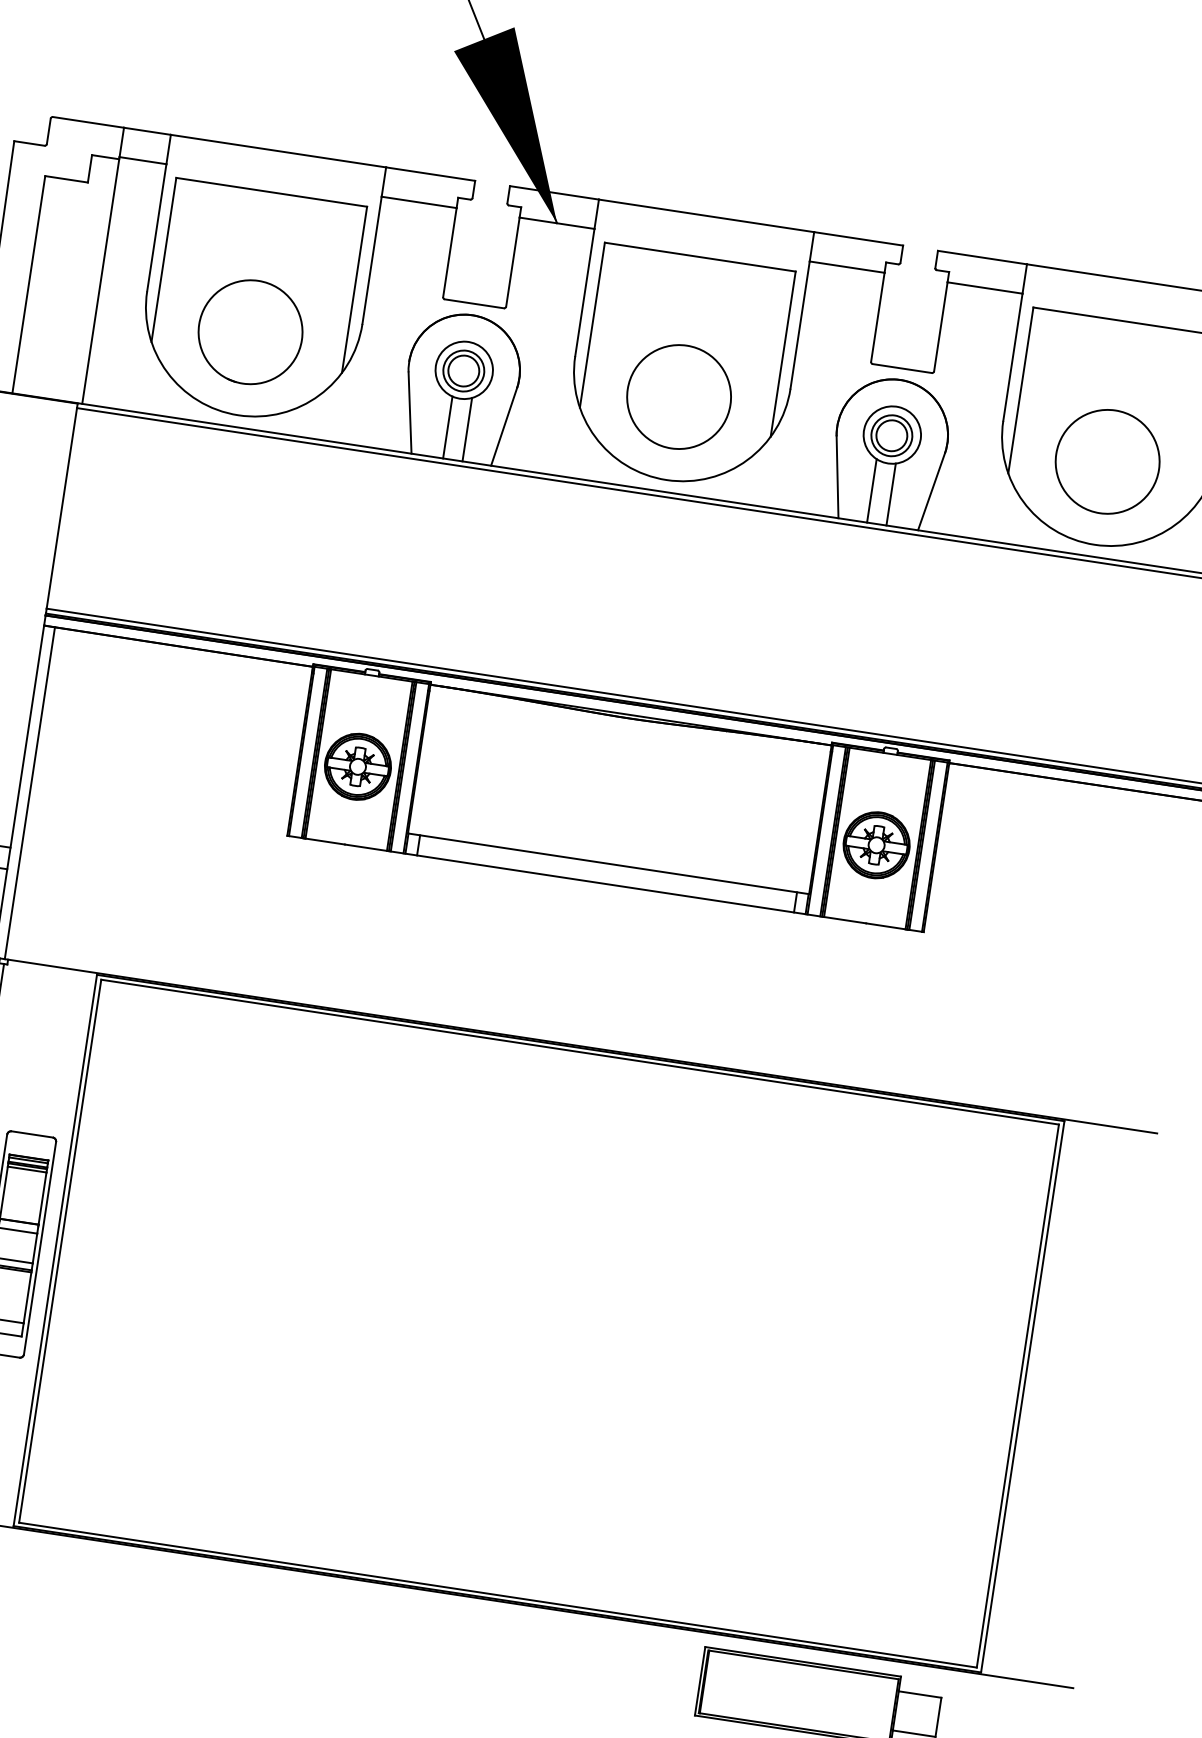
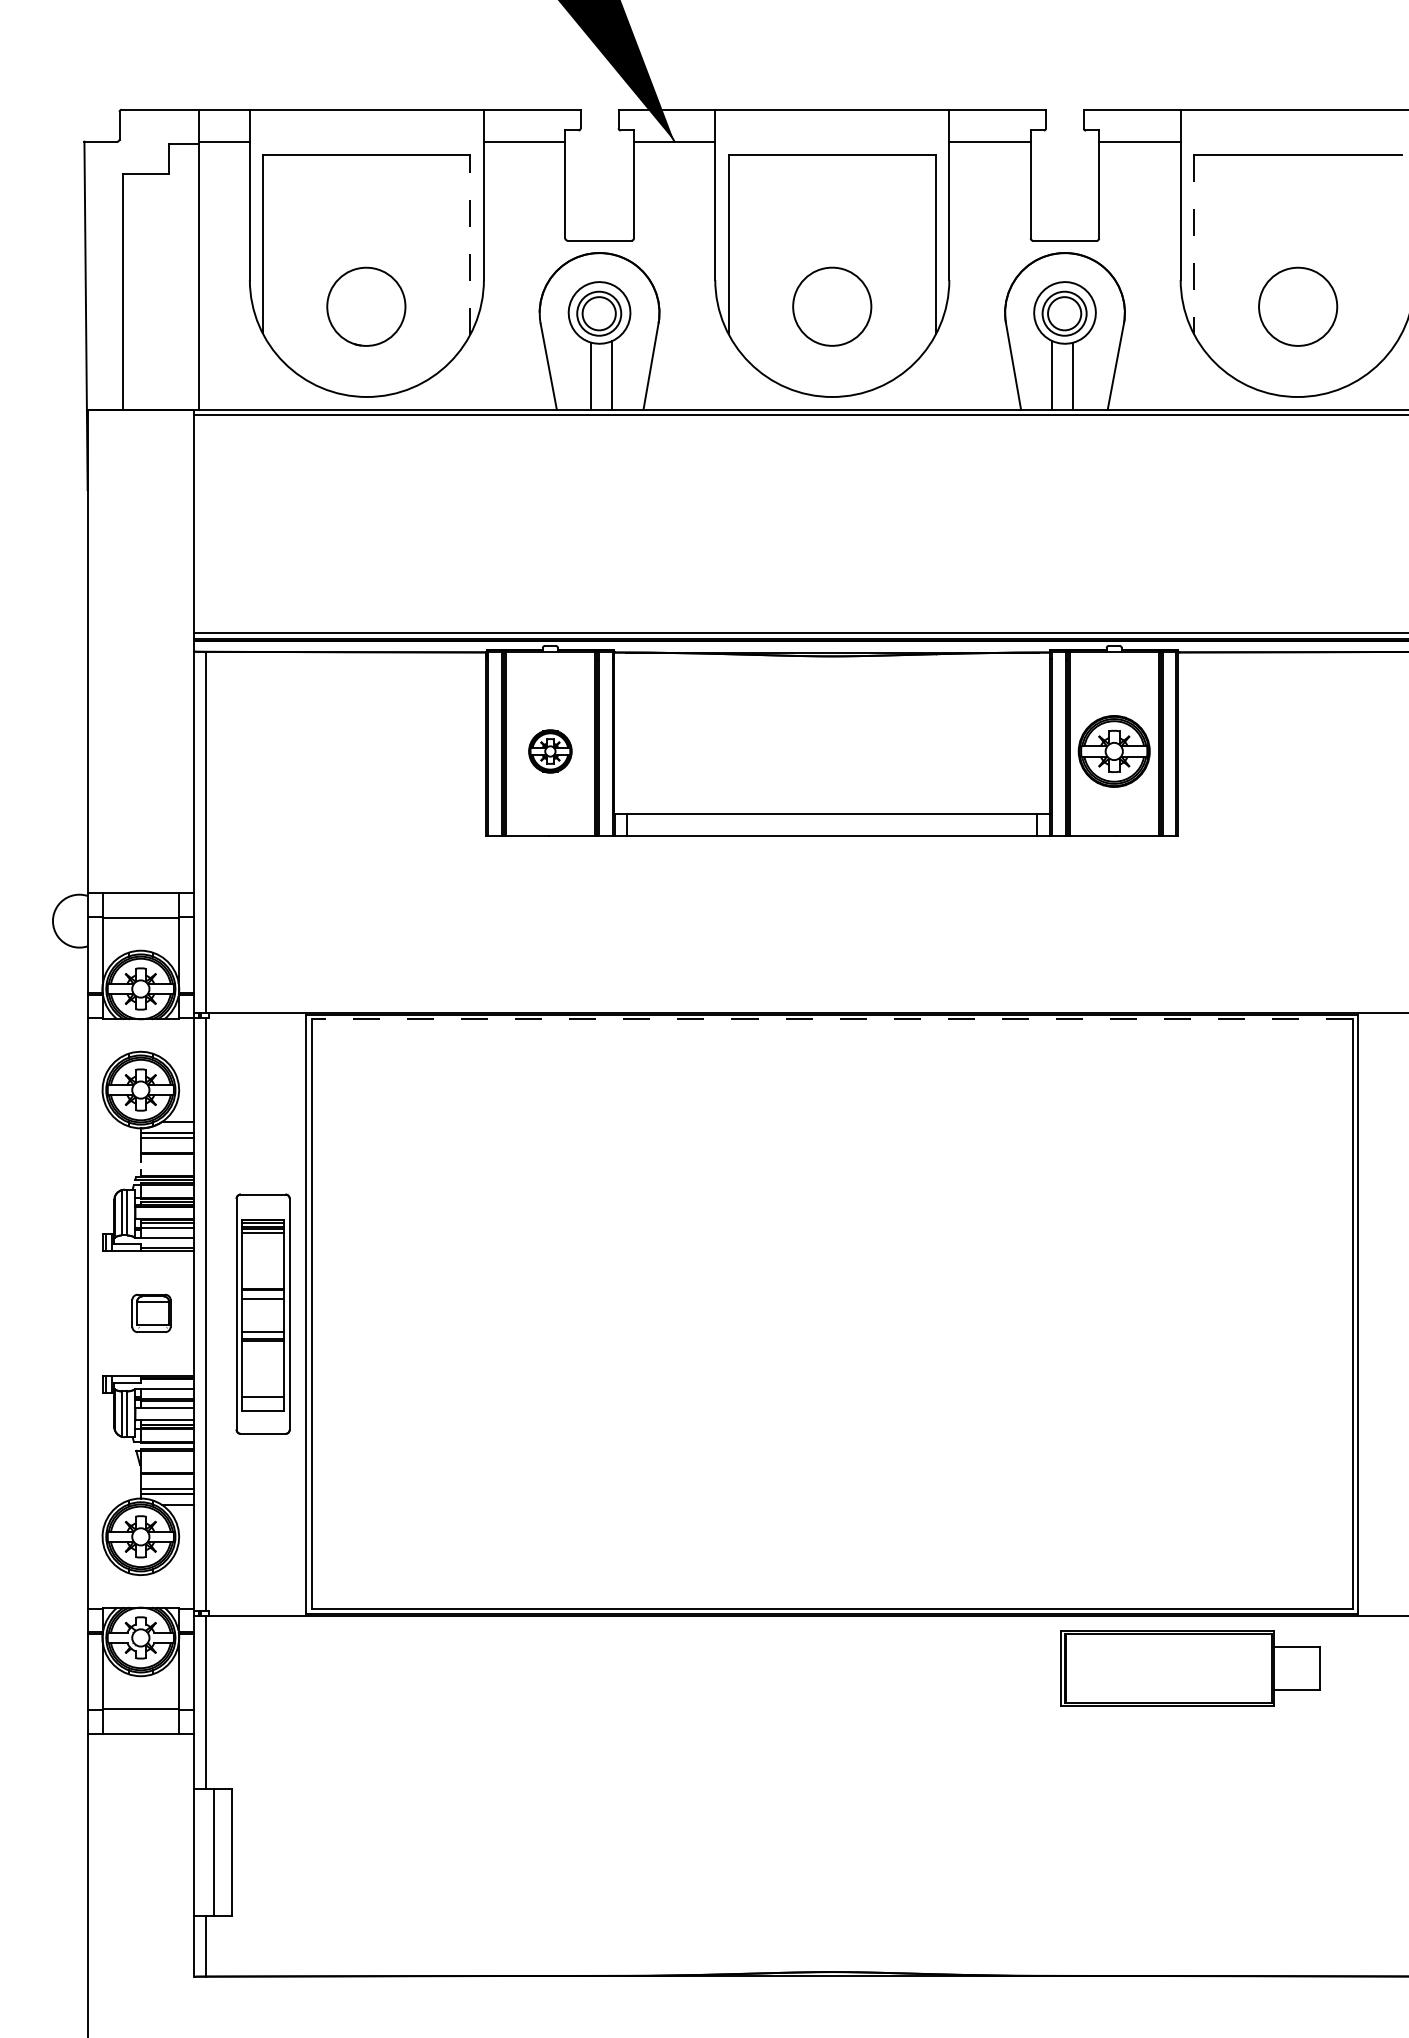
line: (355, 289) -> (470, 244), solid -> dashed
part: (250, 332) -> (366, 306), size x0.7
line: (1020, 391) -> (1194, 245), solid -> dashed
circle: (679, 396) -> (832, 306), size x0.7
circle: (1107, 461) -> (1297, 306), size x0.7
part: (358, 766) -> (550, 751), size x0.6
line: (580, 1052) -> (832, 1019), solid -> dashed

